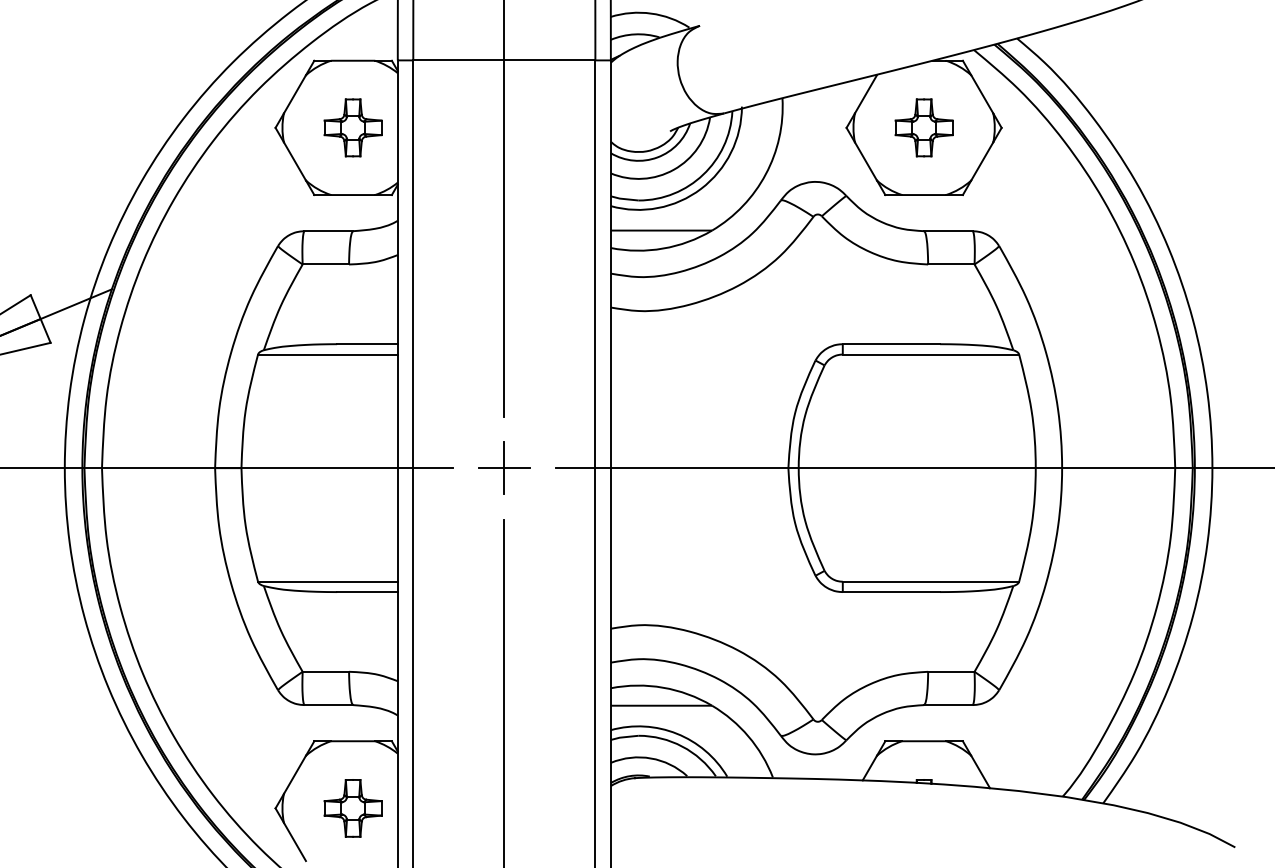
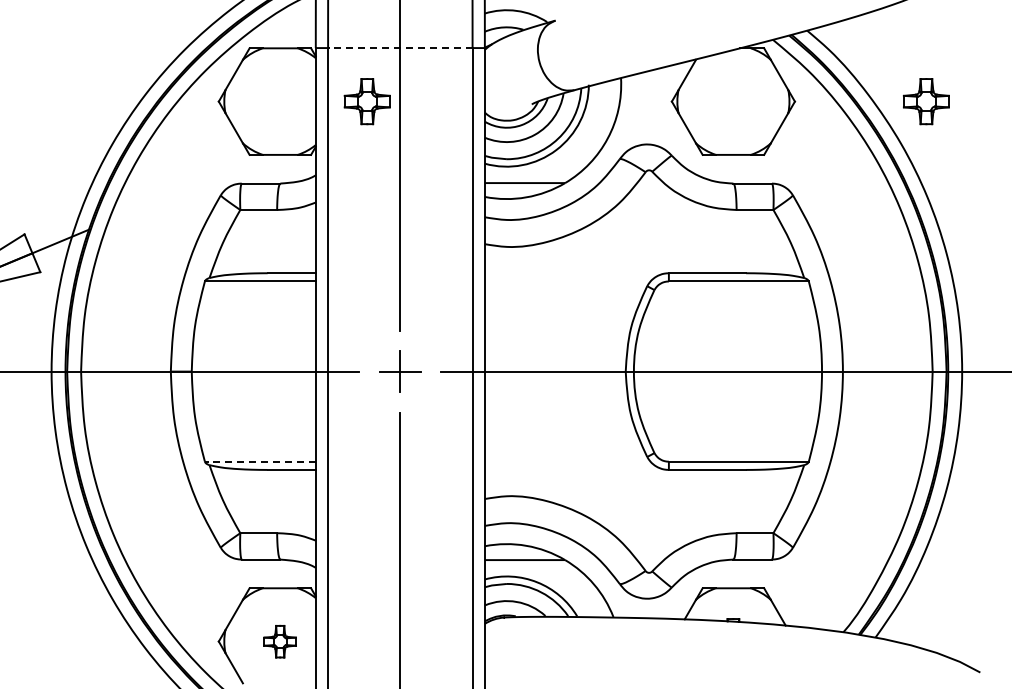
line: (503, 60) -> (399, 48), solid -> dashed
part: (352, 127) -> (366, 101), moved
part: (922, 127) -> (925, 101), moved
line: (326, 581) -> (259, 461), solid -> dashed
part: (352, 808) -> (279, 641), size x0.7

